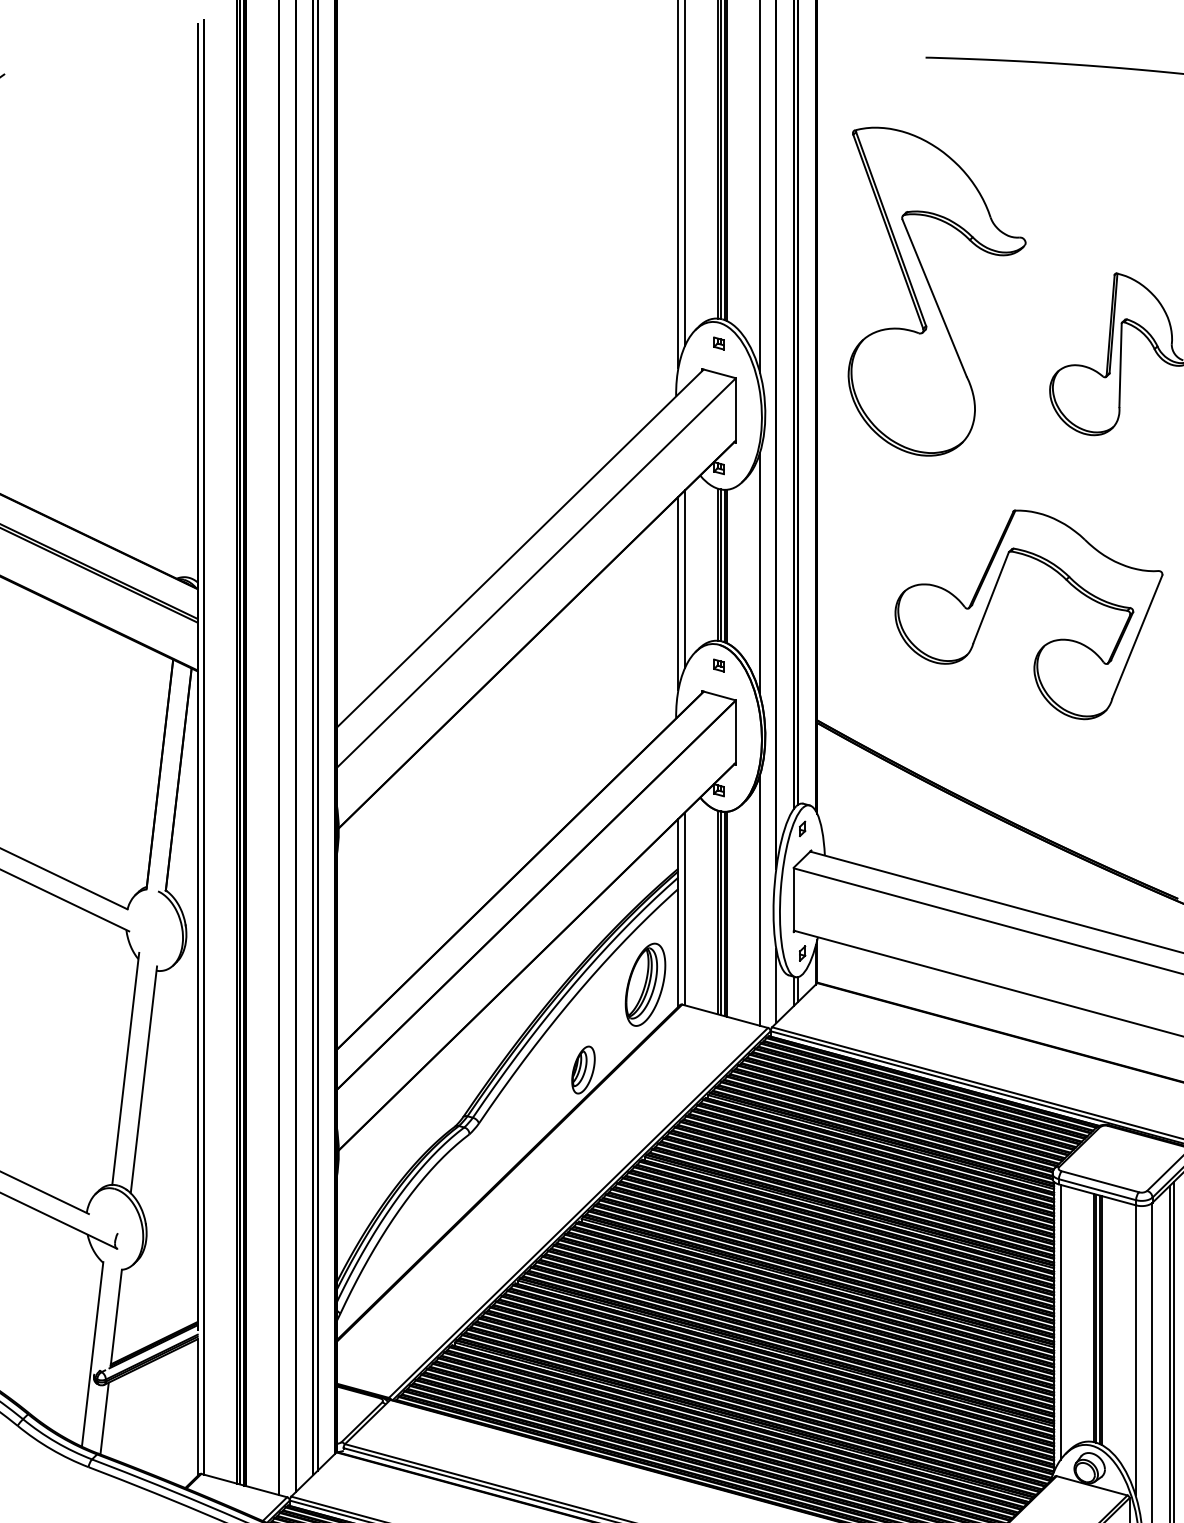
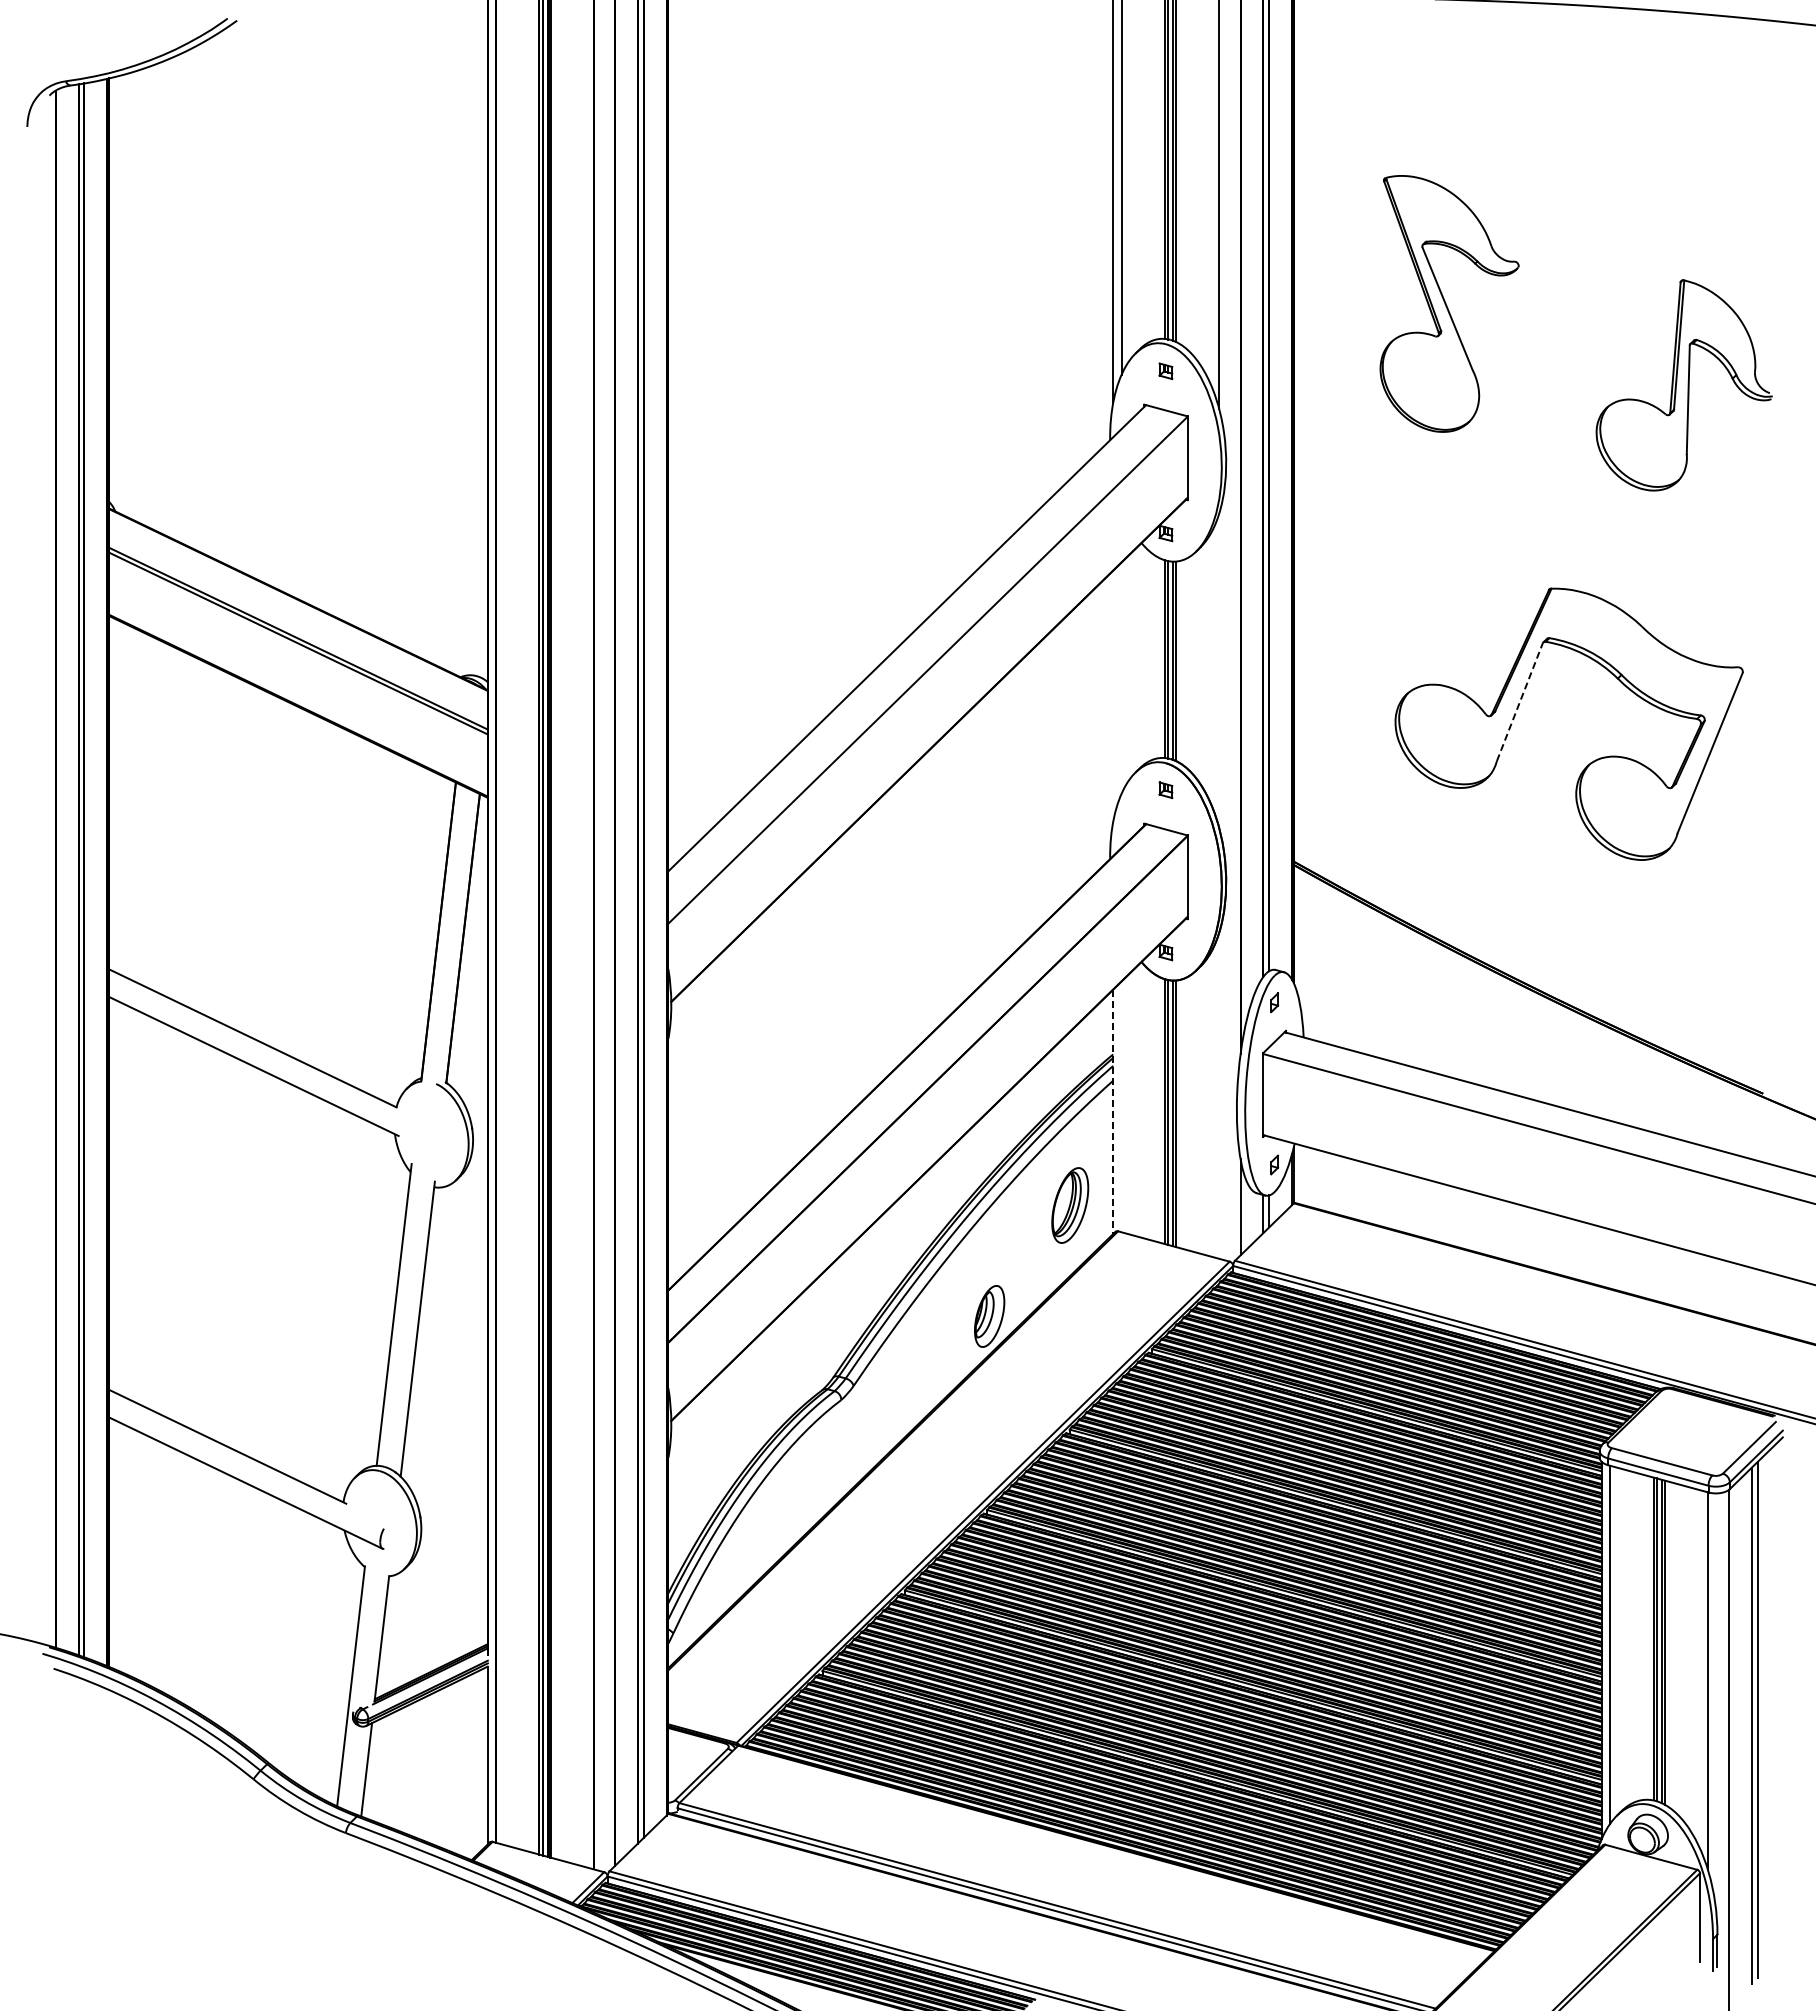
part: (936, 291) -> (1449, 303), size x0.6
line: (760, 573) -> (1219, 670), removed
line: (684, 578) -> (1121, 677), removed
line: (678, 593) -> (1113, 696), removed
line: (991, 597) -> (1520, 701), solid -> dashed
line: (760, 900) -> (1219, 1095), removed
line: (684, 908) -> (1121, 1106), removed
line: (678, 913) -> (1113, 1112), solid -> dashed
part: (644, 984) -> (1069, 1205), size x0.7

